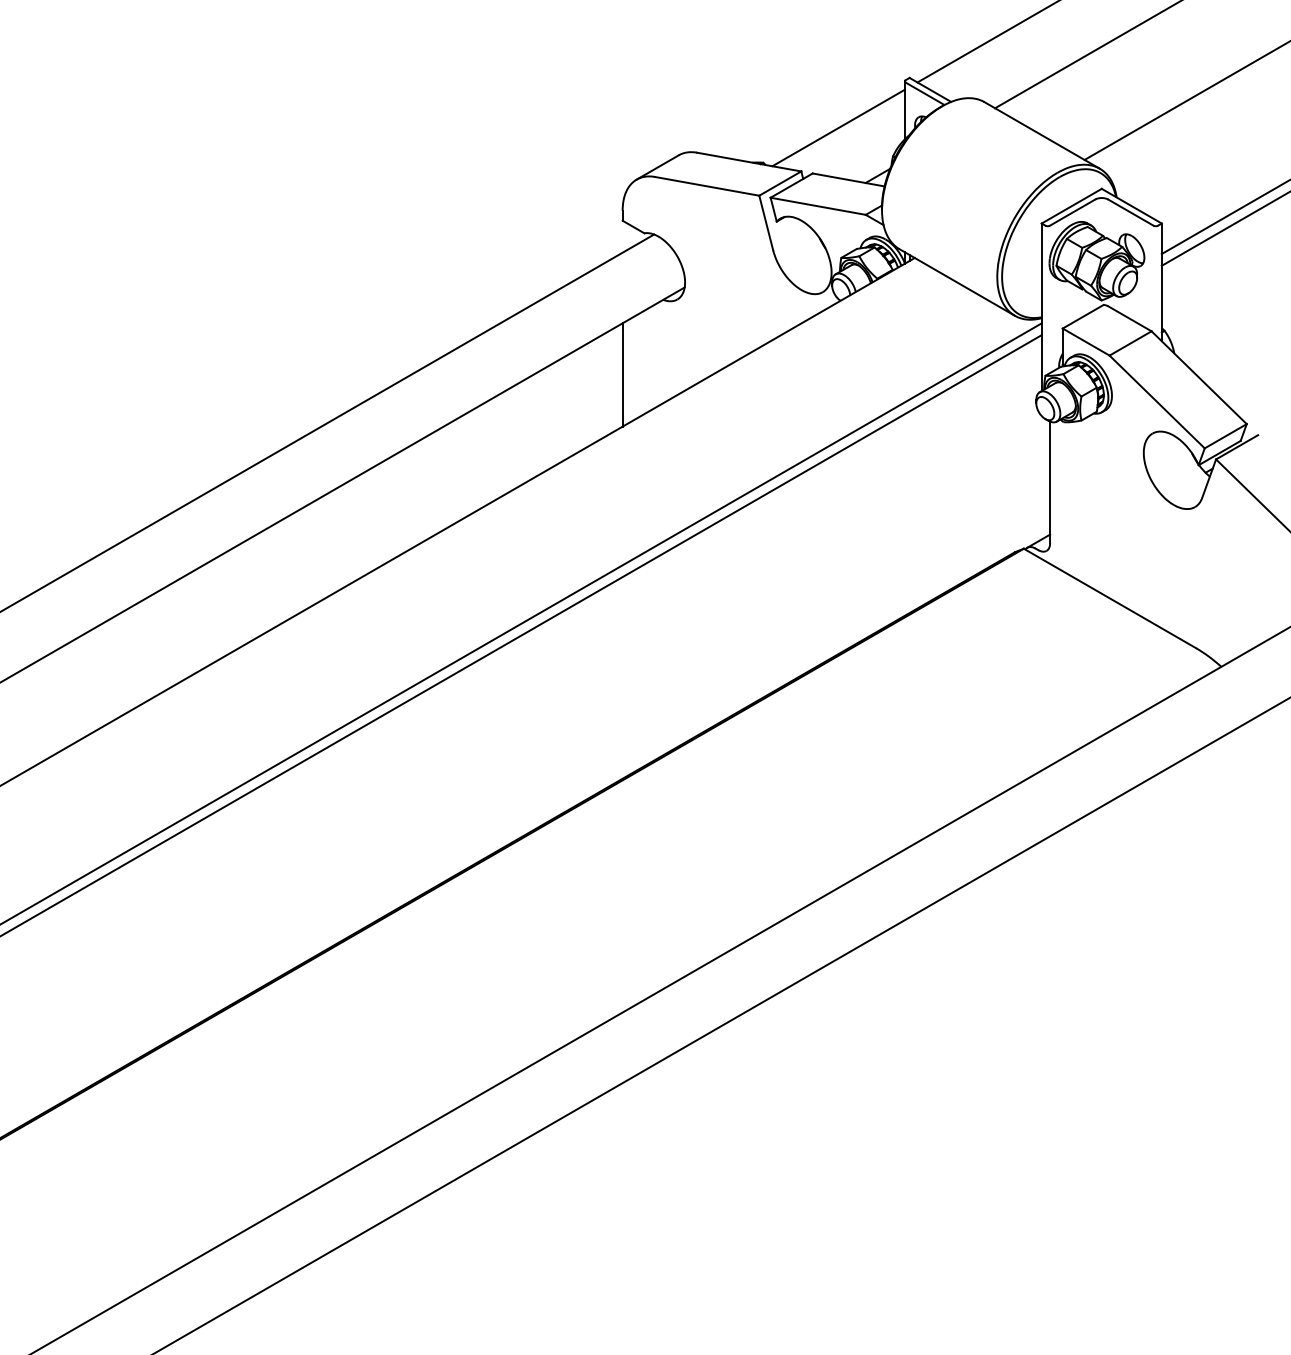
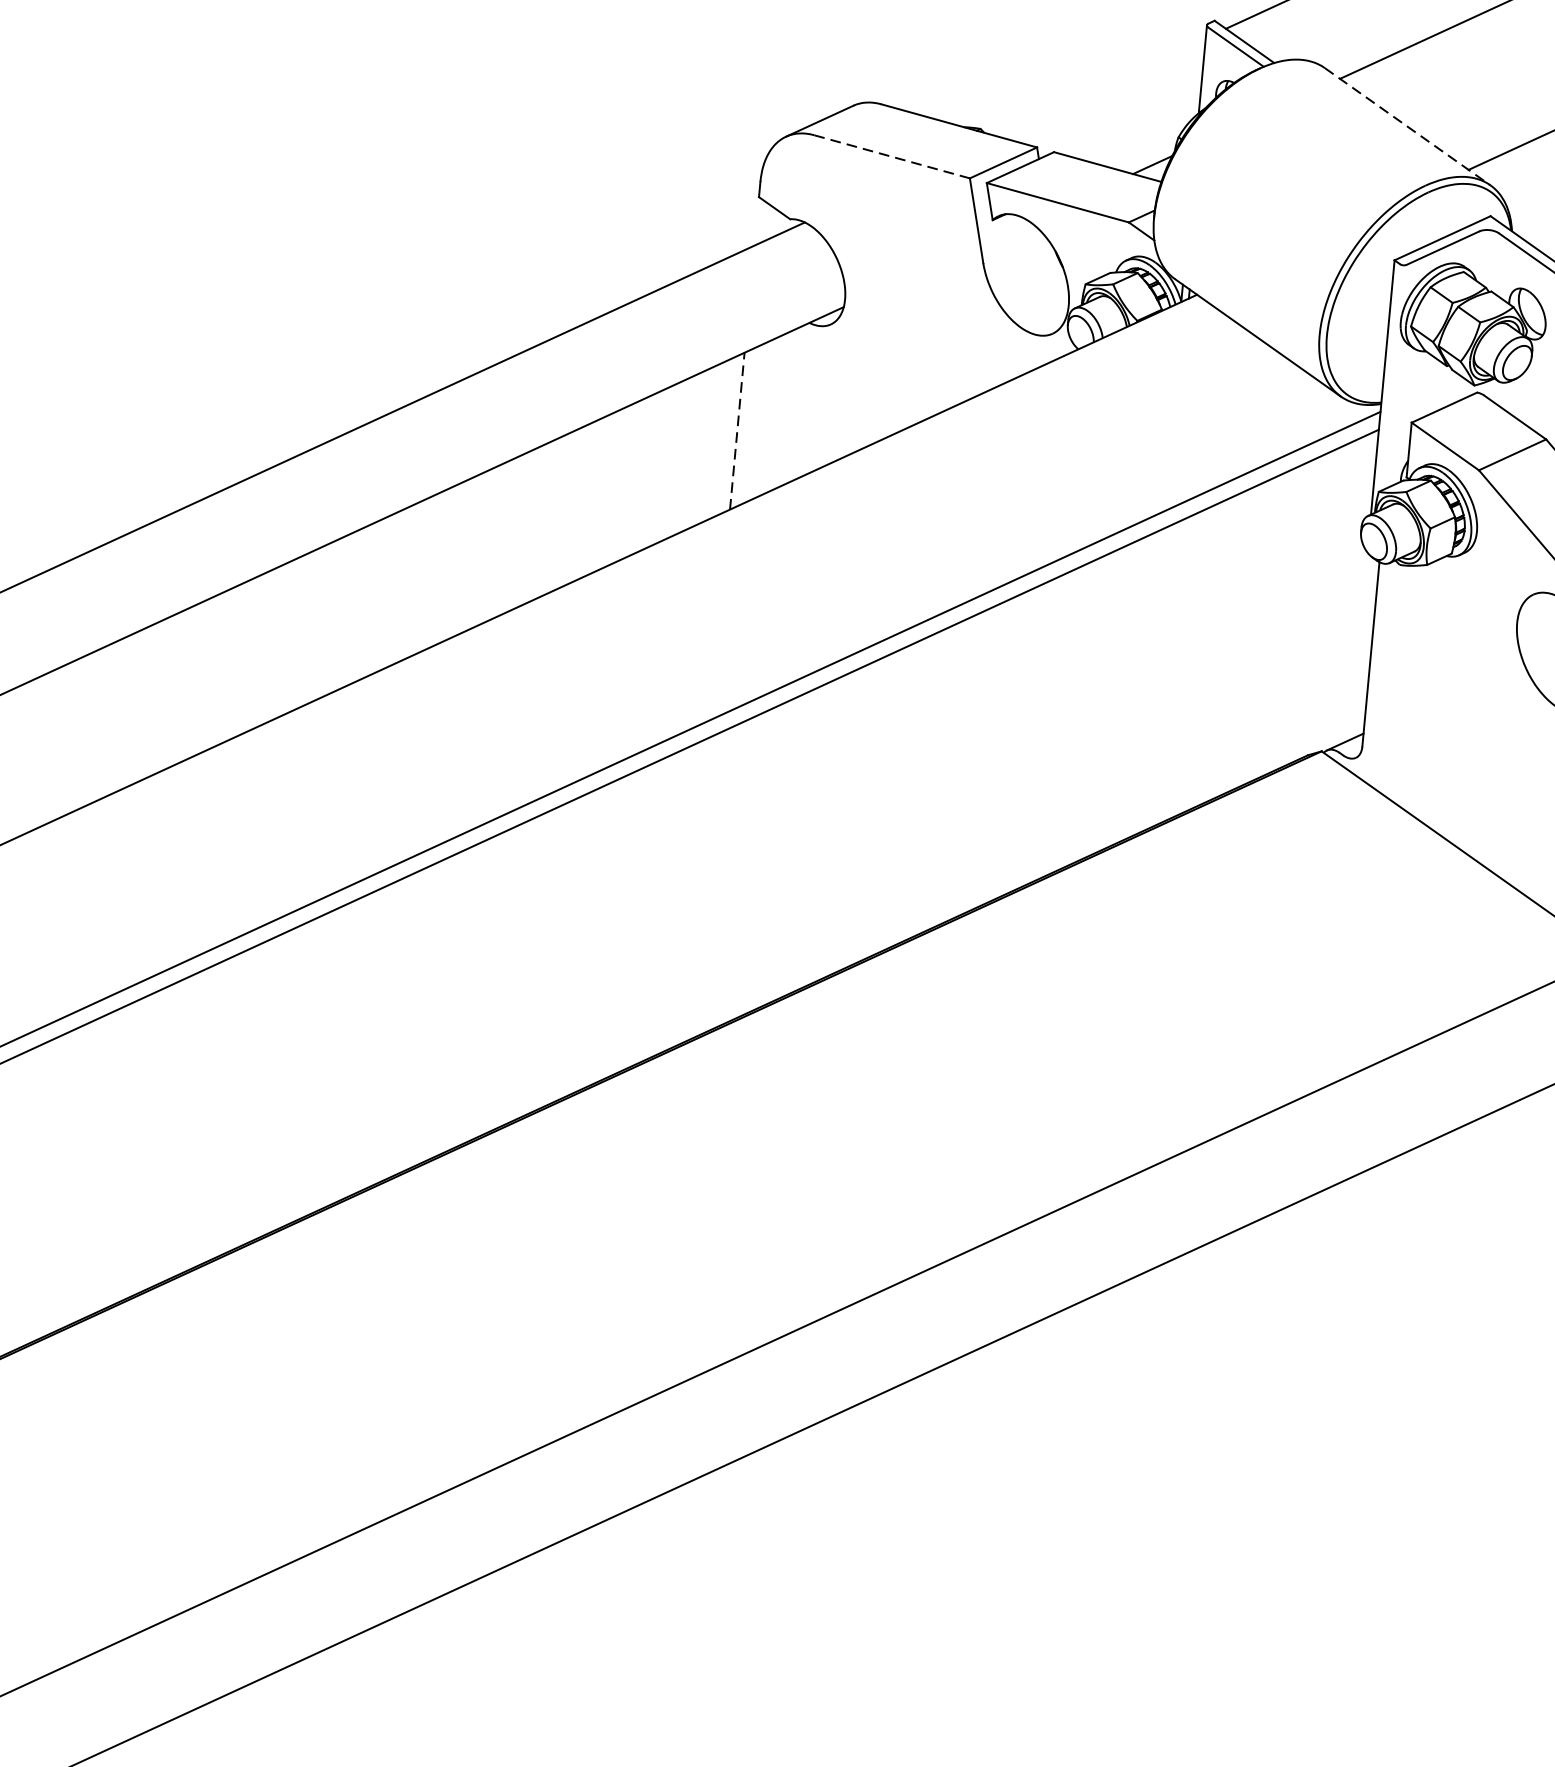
line: (838, 127) -> (1099, 86), removed
line: (1042, 135) -> (1408, 126), solid -> dashed
line: (707, 186) -> (892, 157), solid -> dashed
line: (622, 374) -> (737, 430), solid -> dashed

